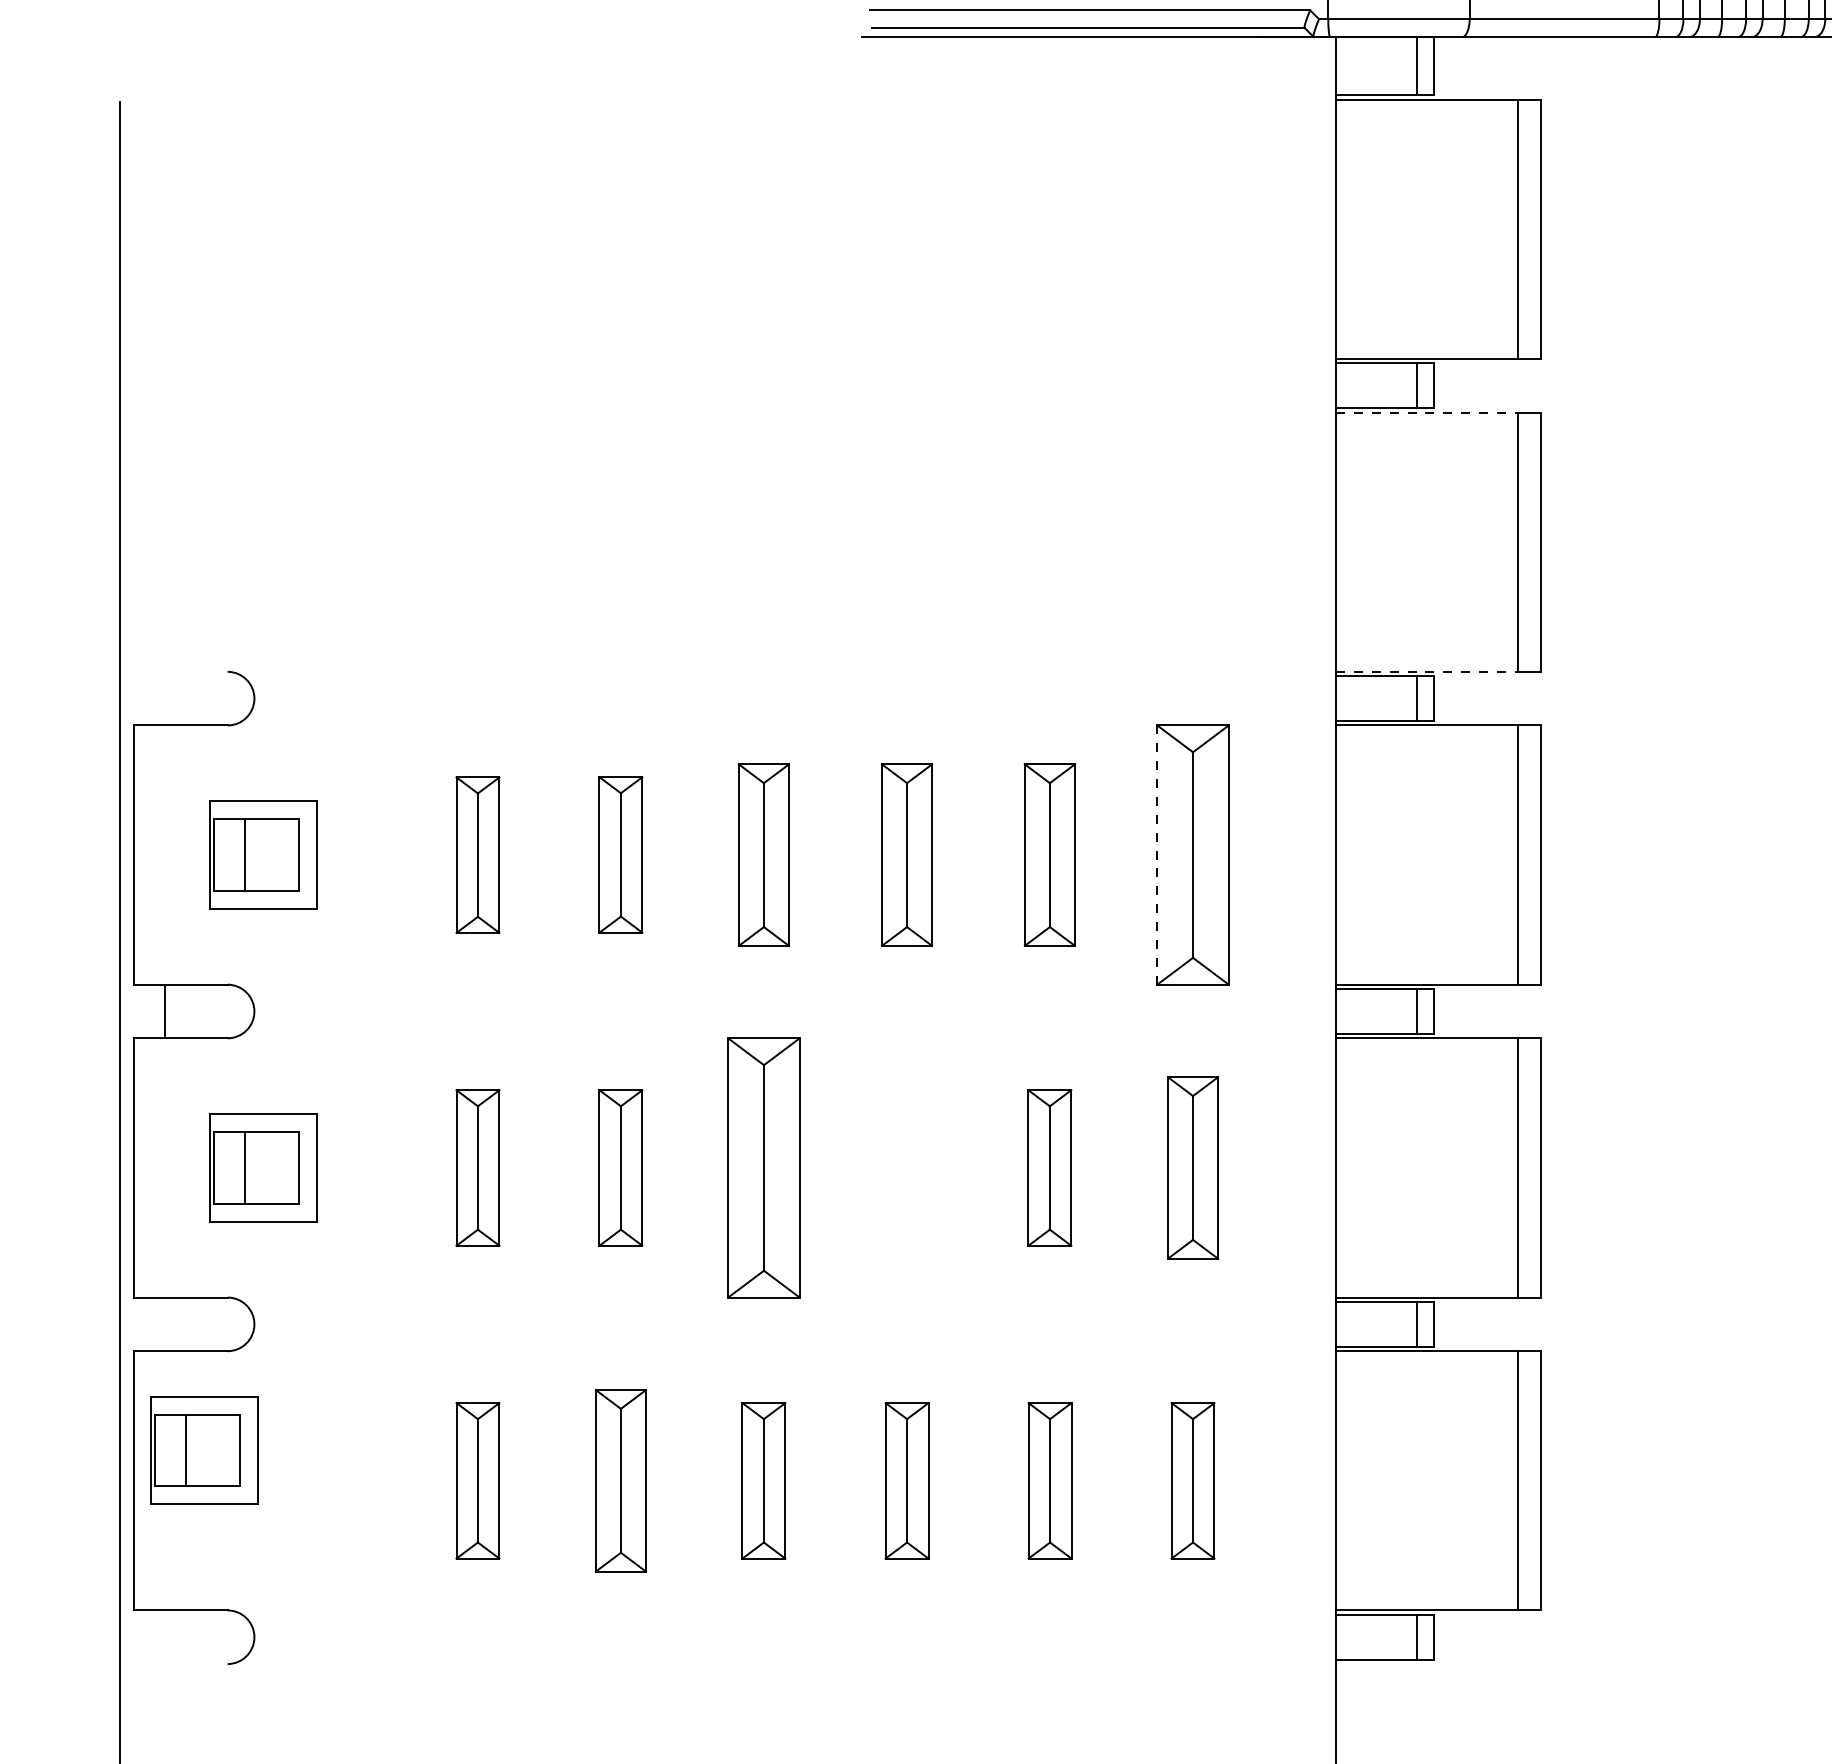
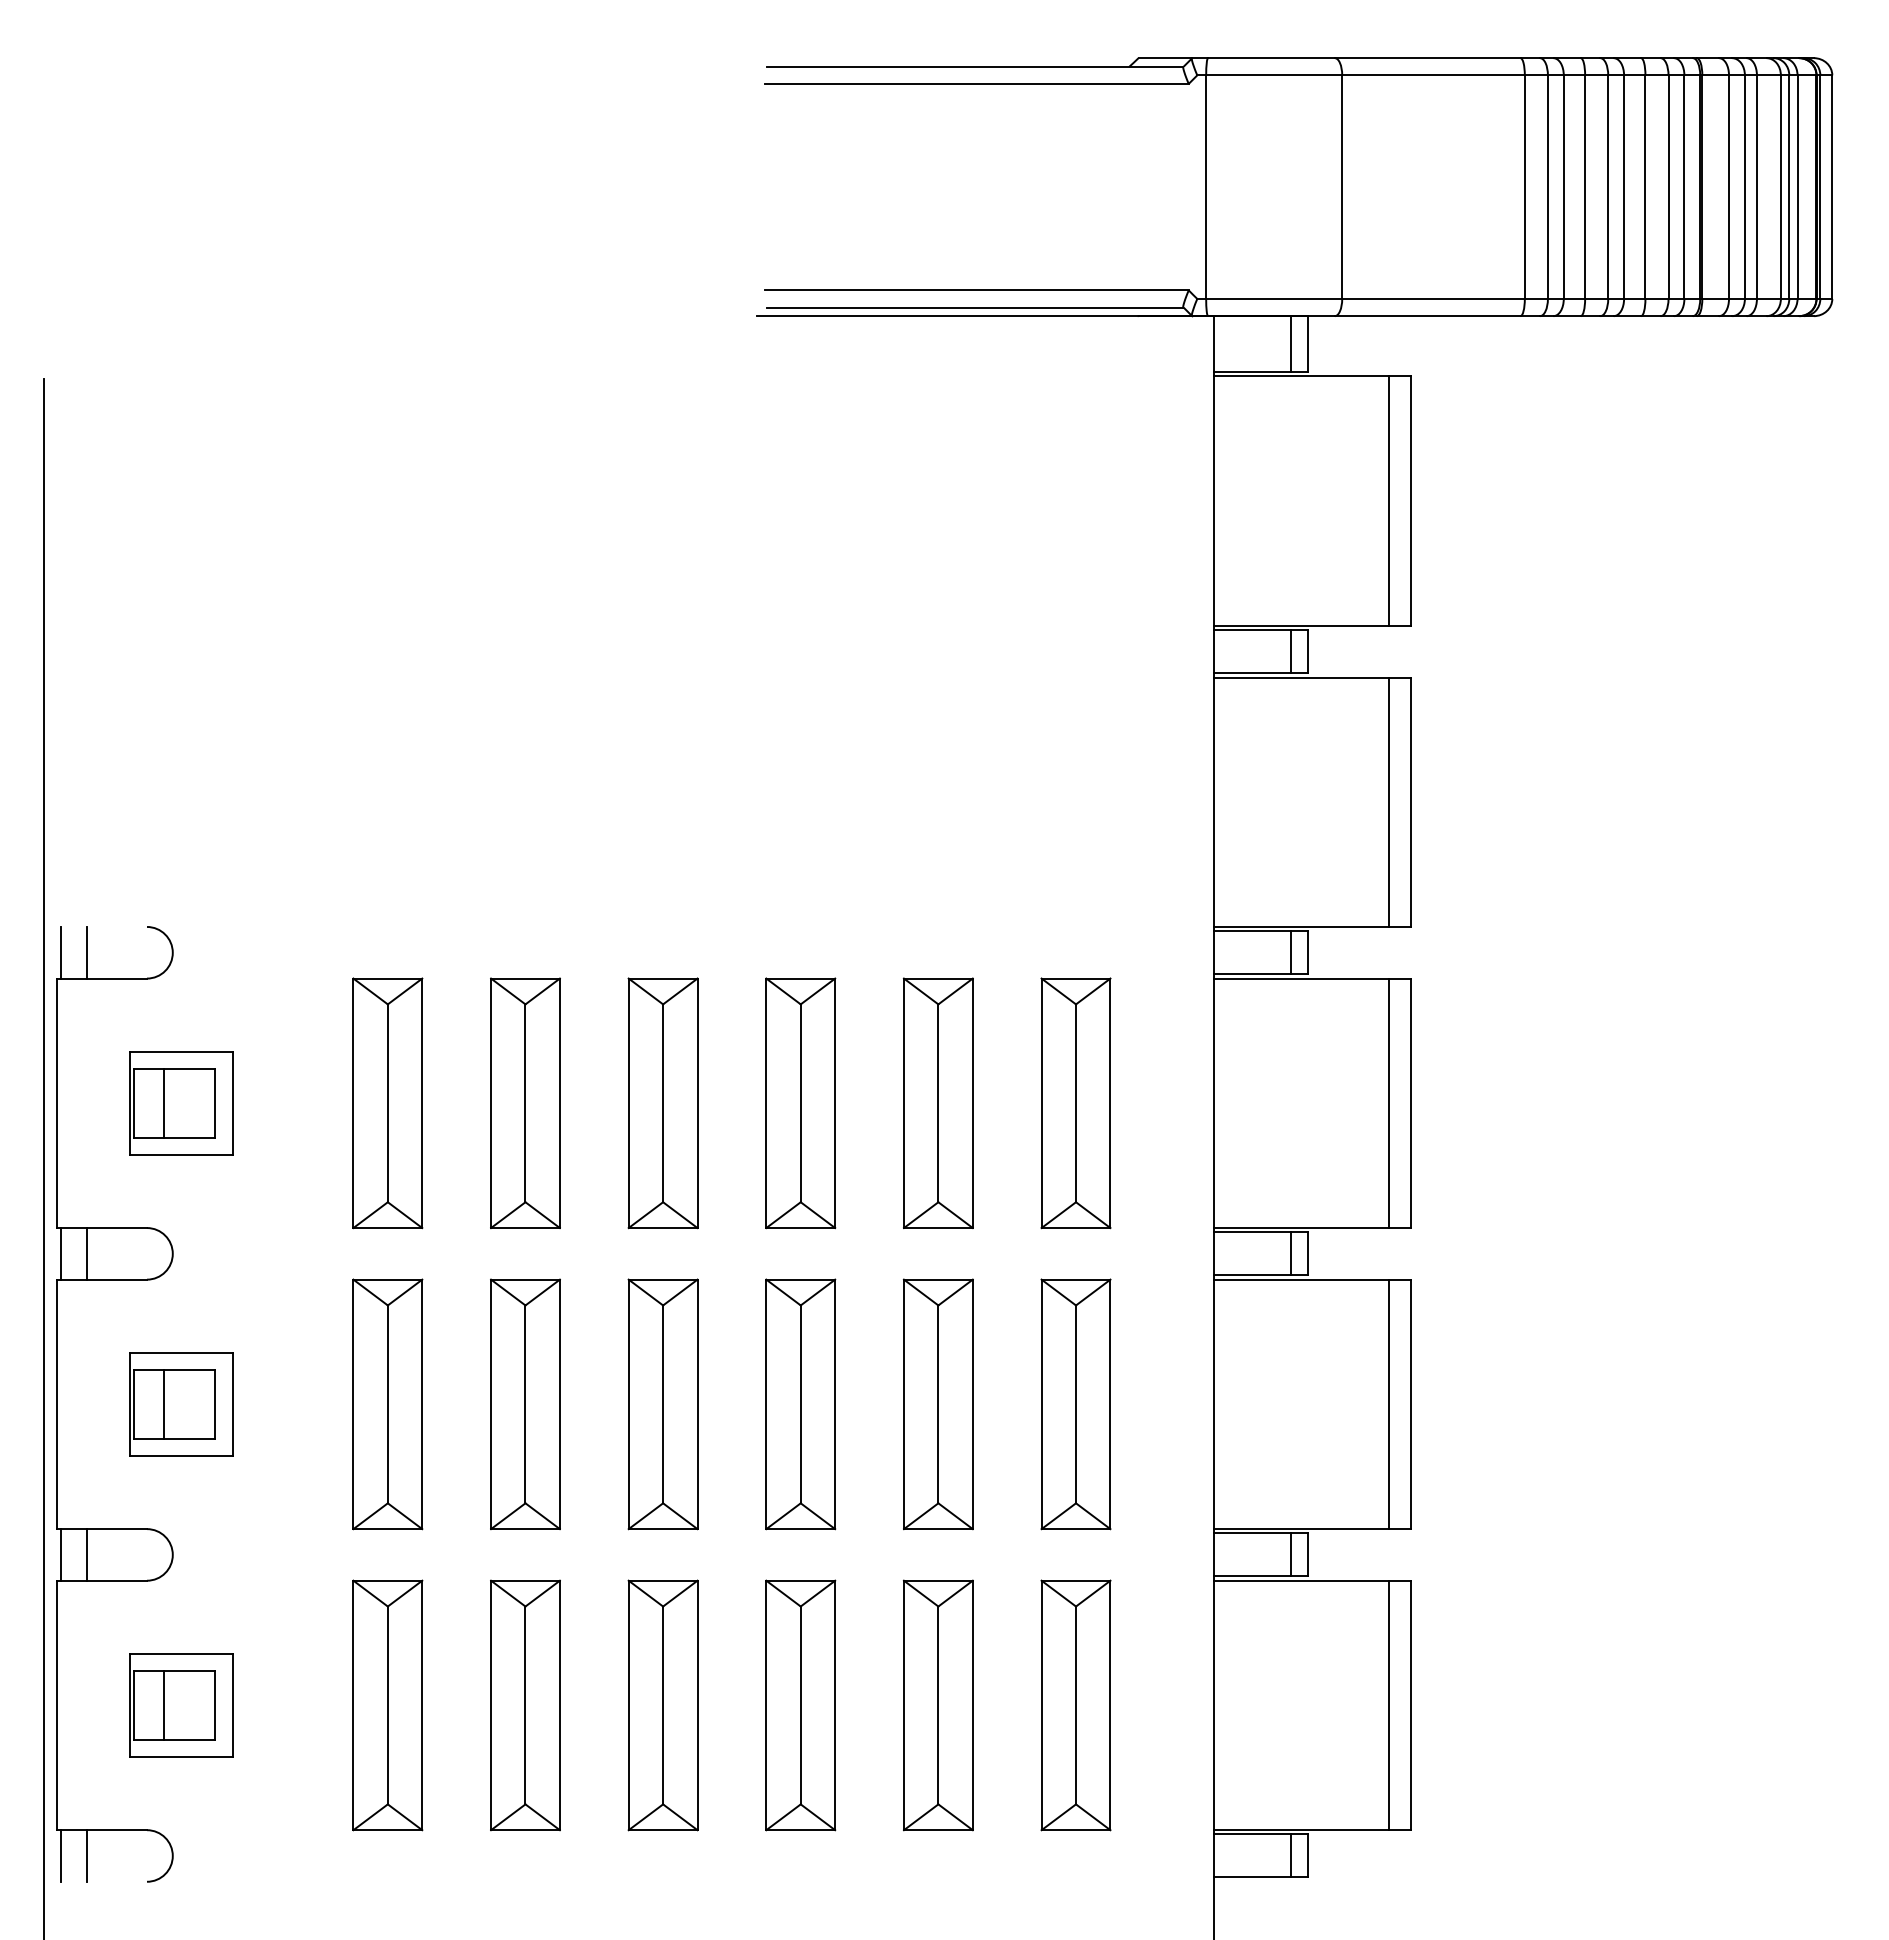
line: (1427, 412) -> (1301, 677), dashed -> solid
line: (1427, 671) -> (1301, 926), dashed -> solid
line: (137, 698) -> (60, 952), added
line: (164, 698) -> (86, 952), added
part: (620, 854) -> (525, 1102), size x1.67
part: (477, 855) -> (387, 1103), size x1.67
part: (763, 855) -> (662, 1103), size x1.43
part: (906, 855) -> (800, 1103), size x1.43
part: (1049, 855) -> (937, 1103), size x1.43
line: (1157, 855) -> (1041, 1103), dashed -> solid
line: (137, 1011) -> (60, 1253), added
part: (477, 1168) -> (387, 1404), size x1.67
part: (620, 1168) -> (525, 1404), size x1.67
part: (906, 1168) -> (800, 1404), added
part: (1049, 1168) -> (937, 1404), size x1.67
part: (1192, 1168) -> (1075, 1404), size x1.43
line: (137, 1323) -> (60, 1554), added
line: (164, 1323) -> (86, 1554), added
part: (204, 1450) -> (181, 1705), moved
part: (477, 1480) -> (387, 1705), size x1.67
part: (620, 1480) -> (525, 1705), size x1.43
part: (763, 1480) -> (662, 1705), size x1.67
part: (906, 1480) -> (800, 1705), size x1.67
part: (1050, 1480) -> (938, 1705), size x1.67
part: (1192, 1480) -> (1075, 1705), size x1.67
line: (137, 1636) -> (60, 1855), added
line: (164, 1636) -> (86, 1855), added

